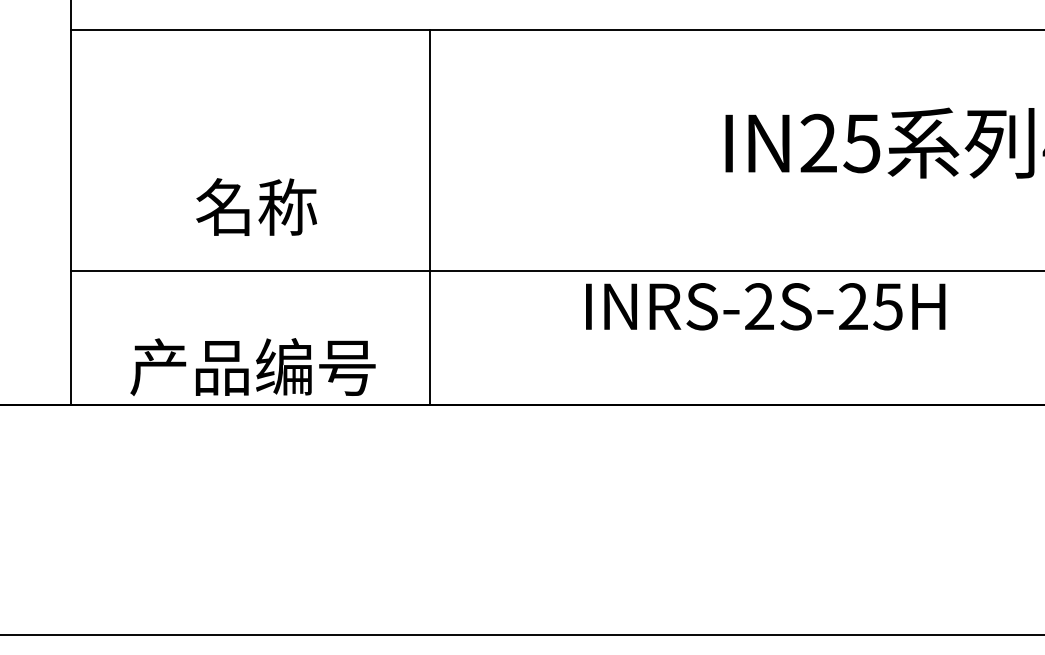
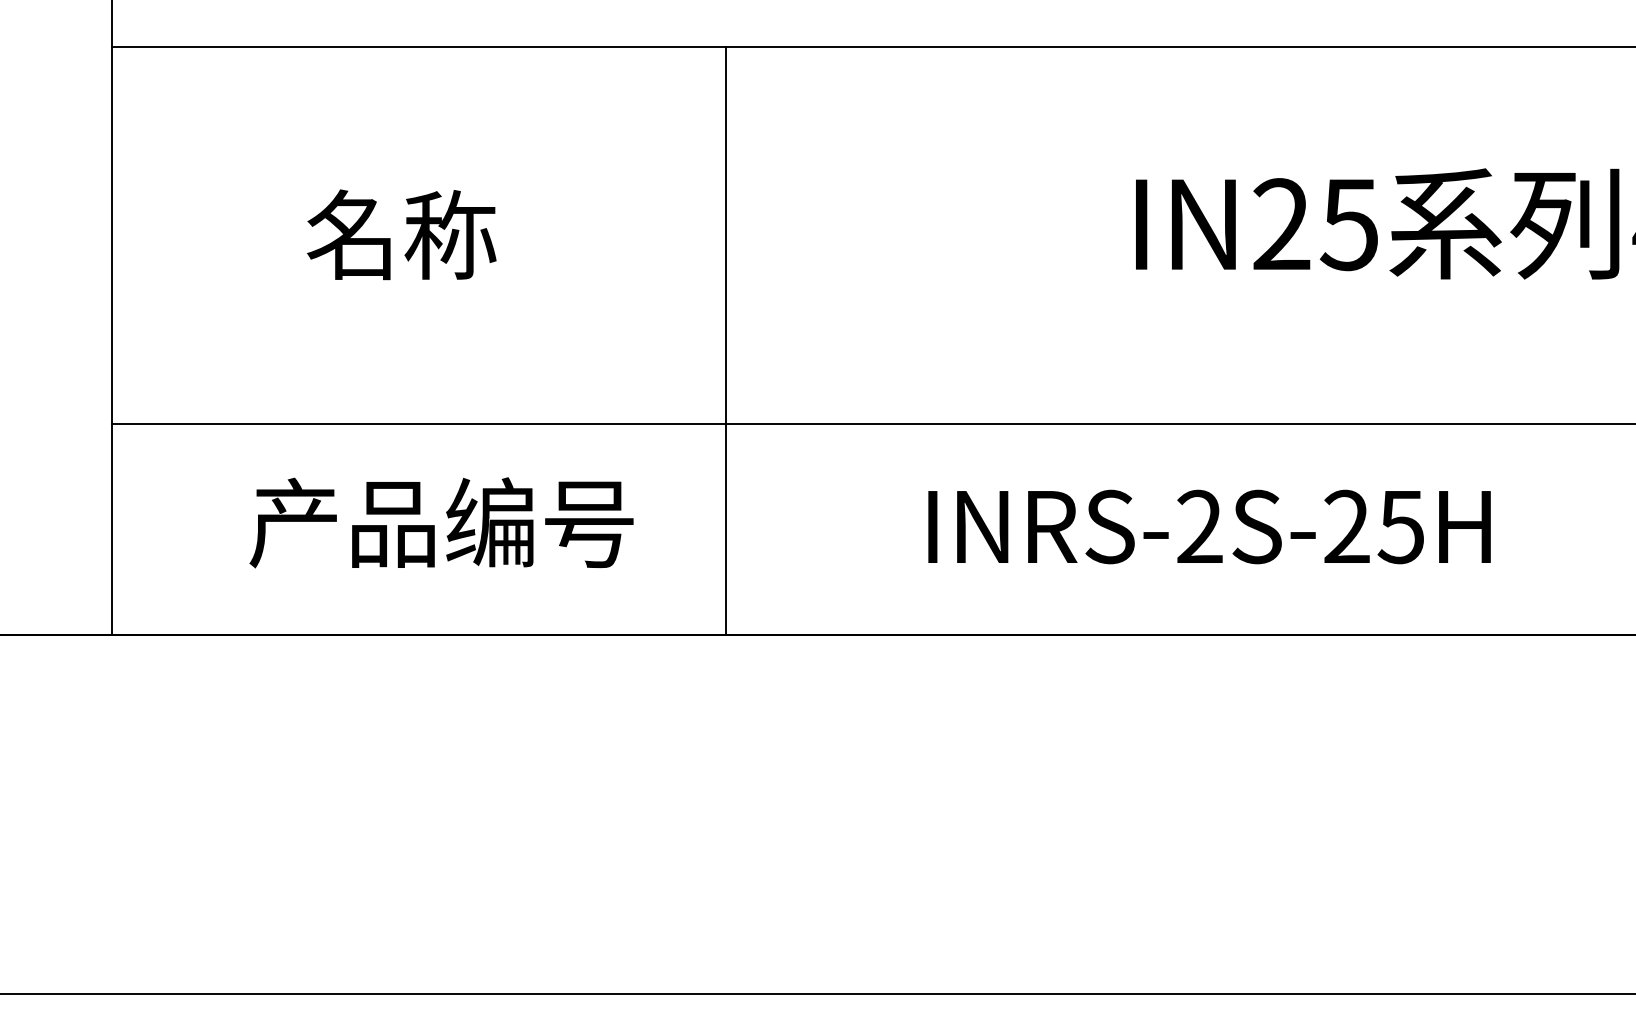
text: (256, 206) -> (401, 233), moved
line: (429, 217) -> (725, 340), moved
text: (765, 306) -> (1209, 526), moved
text: (252, 366) -> (440, 521), moved

